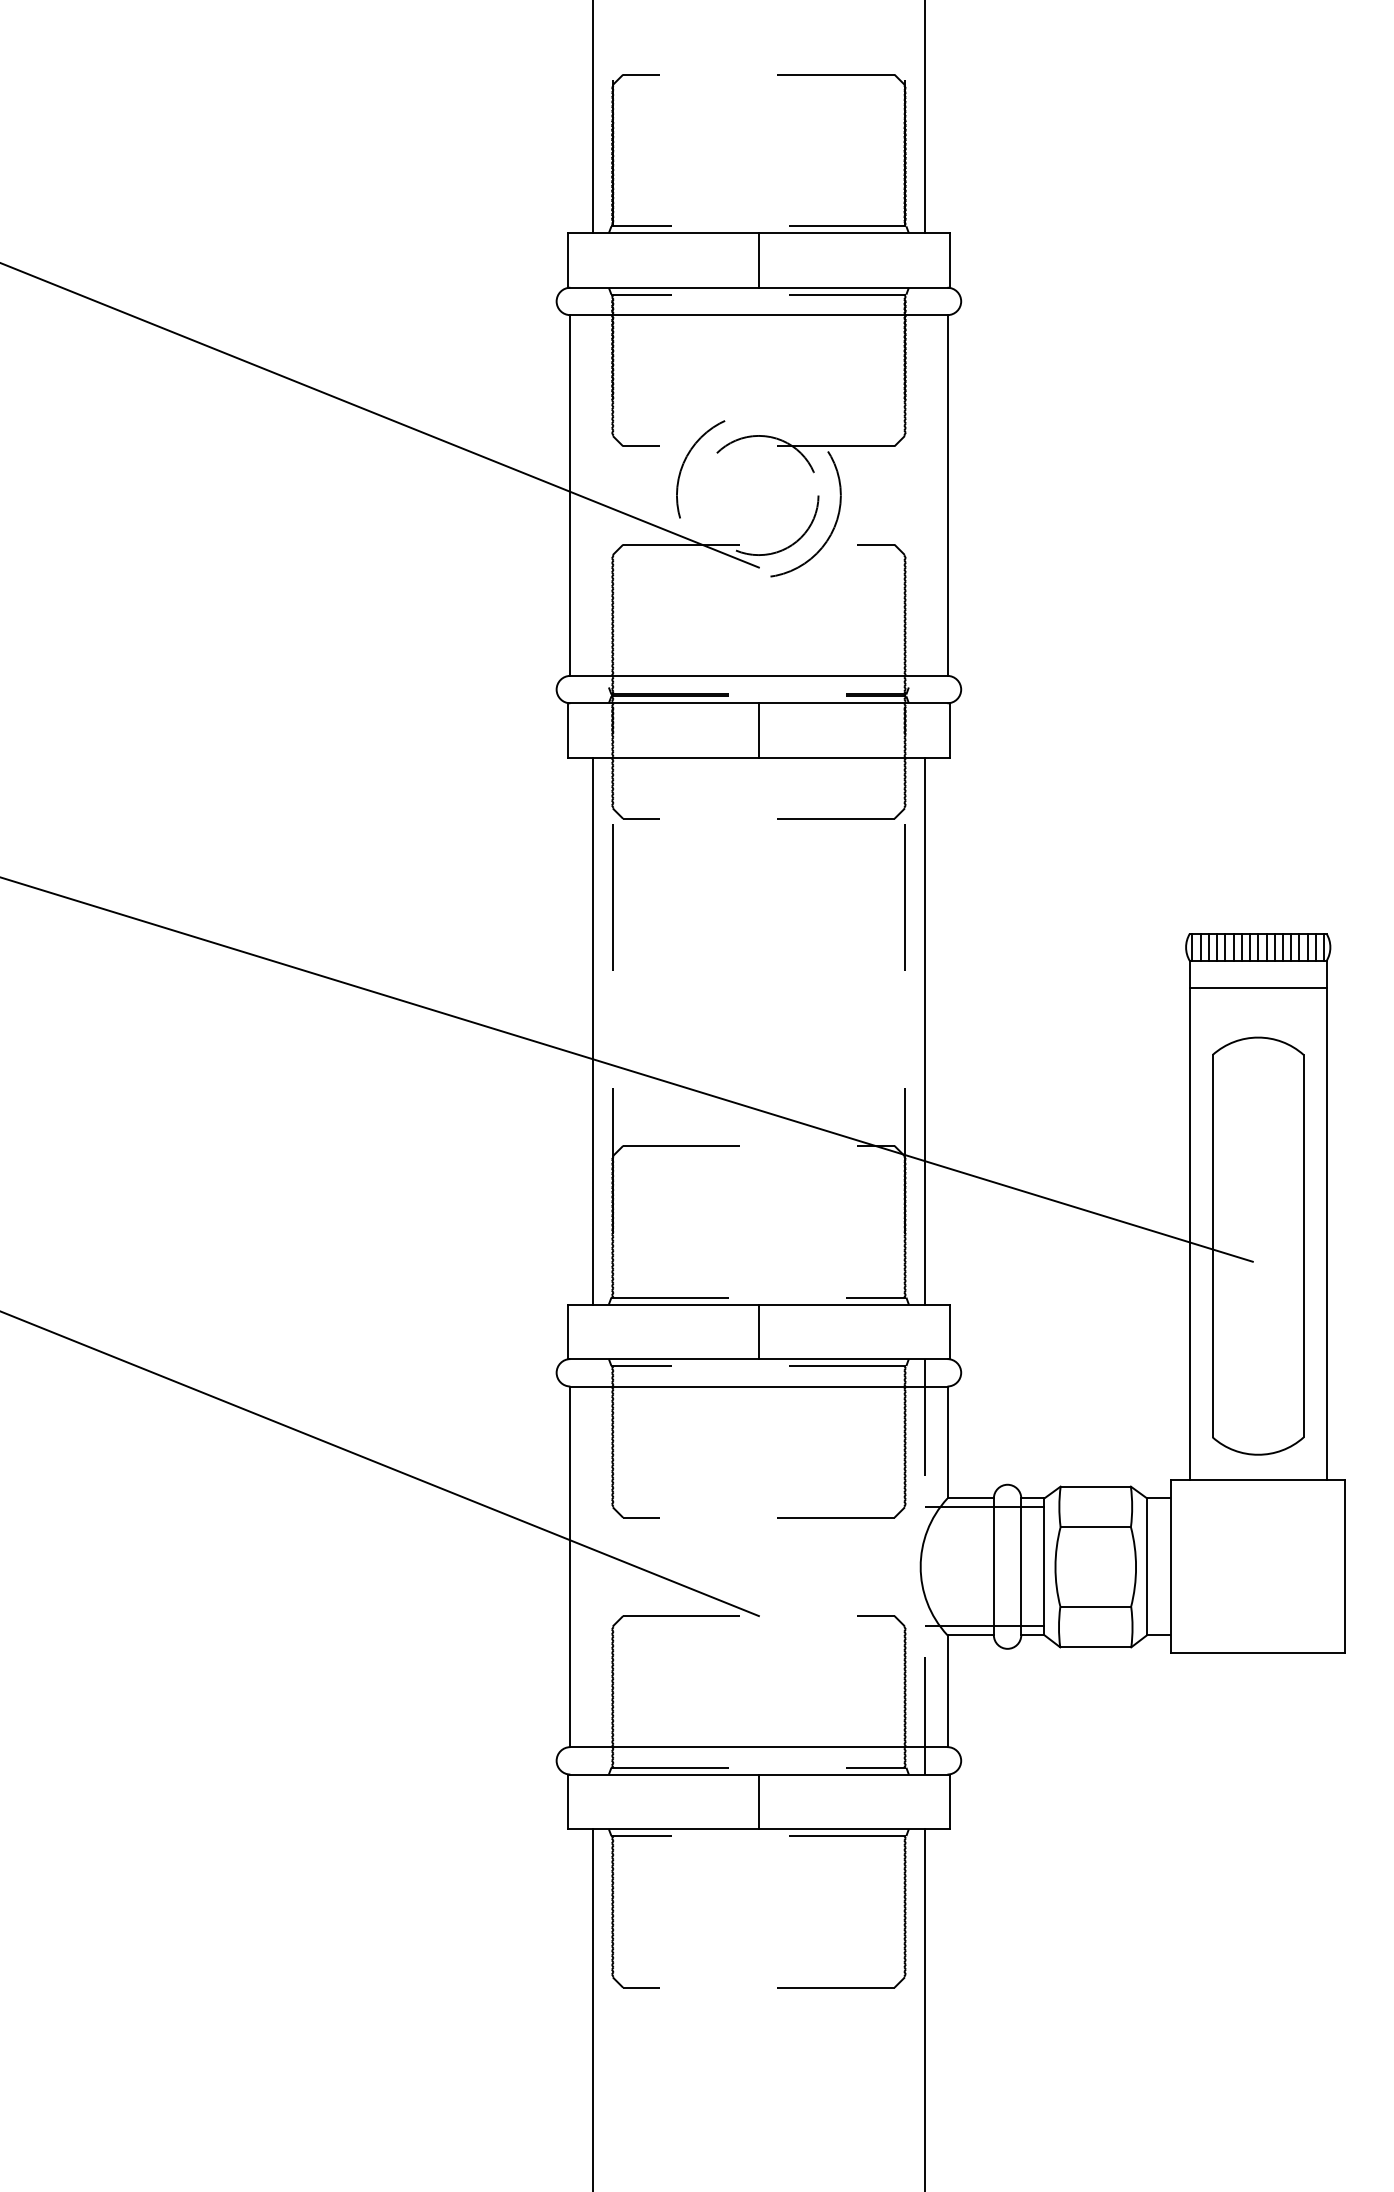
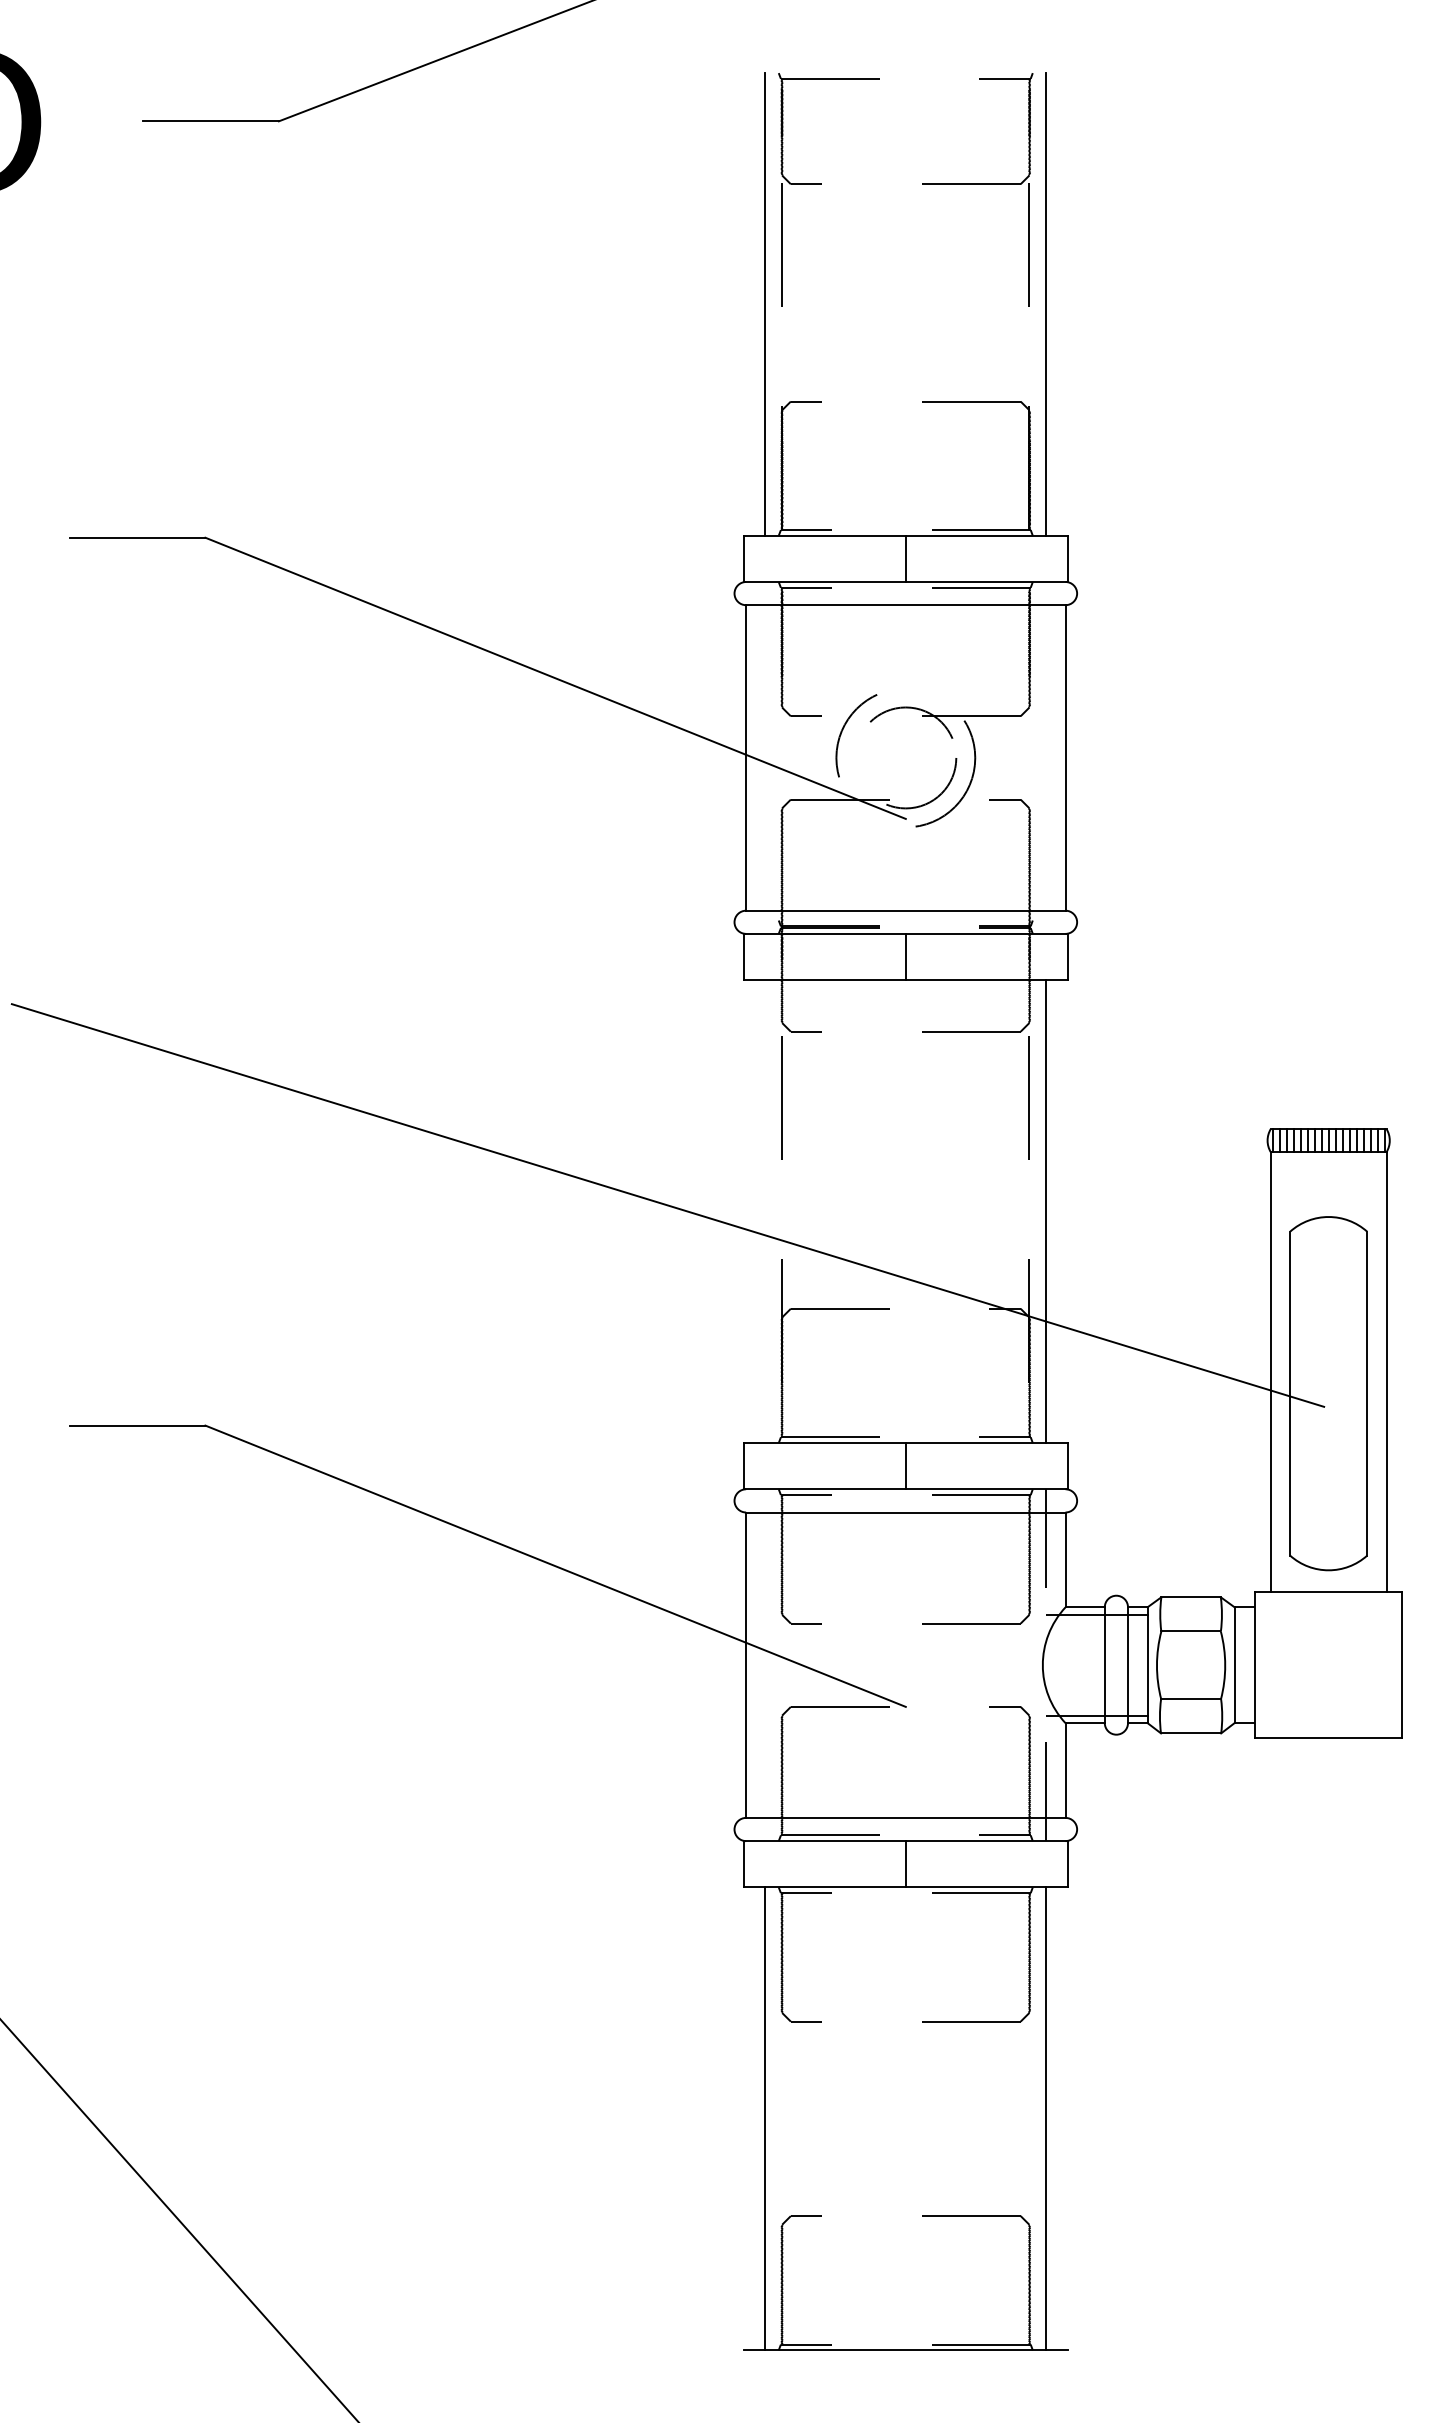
line: (1258, 988) -> (1328, 1175), removed
line: (593, 1031) -> (765, 1211), removed

